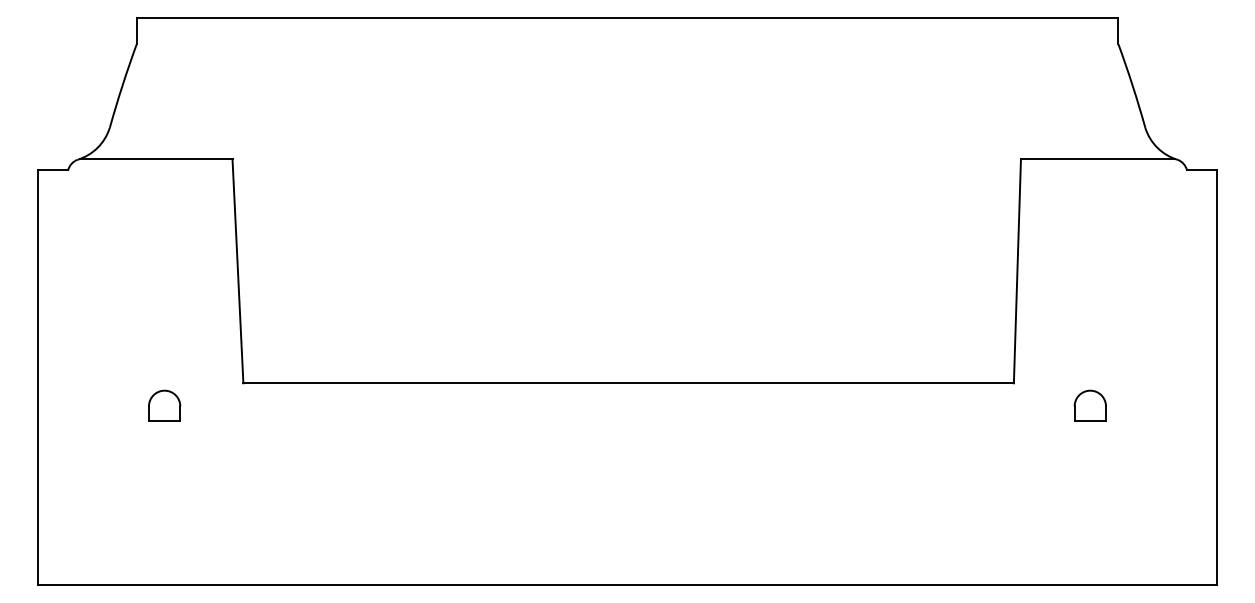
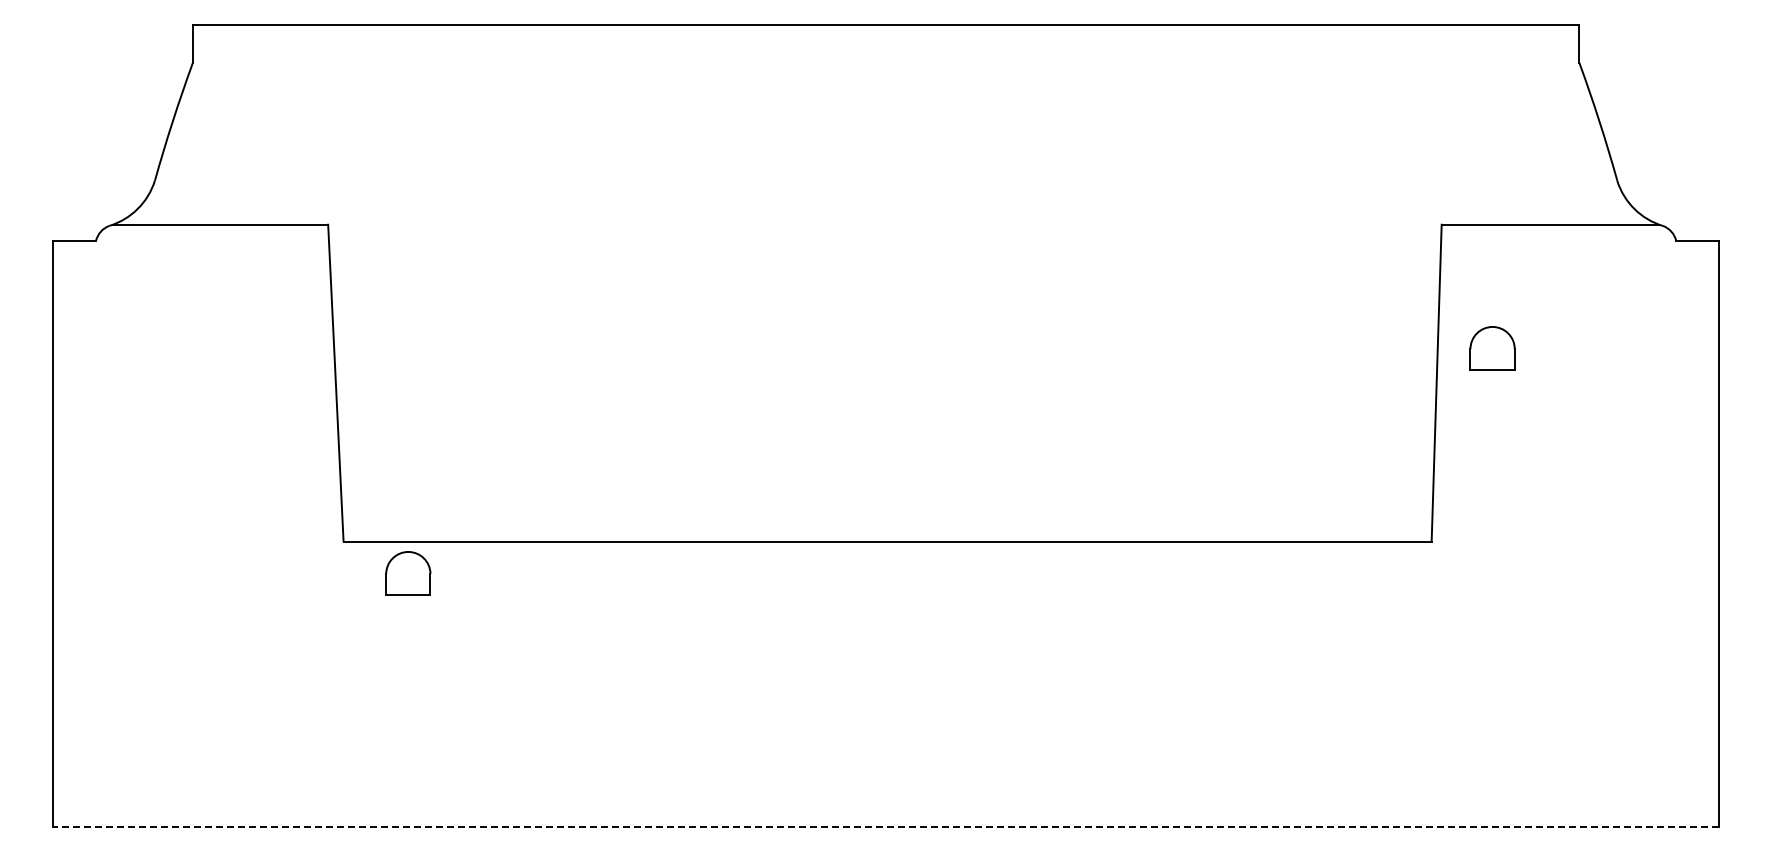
part: (164, 405) -> (408, 573), moved
part: (1090, 405) -> (1492, 348), moved
line: (627, 585) -> (885, 826), solid -> dashed

